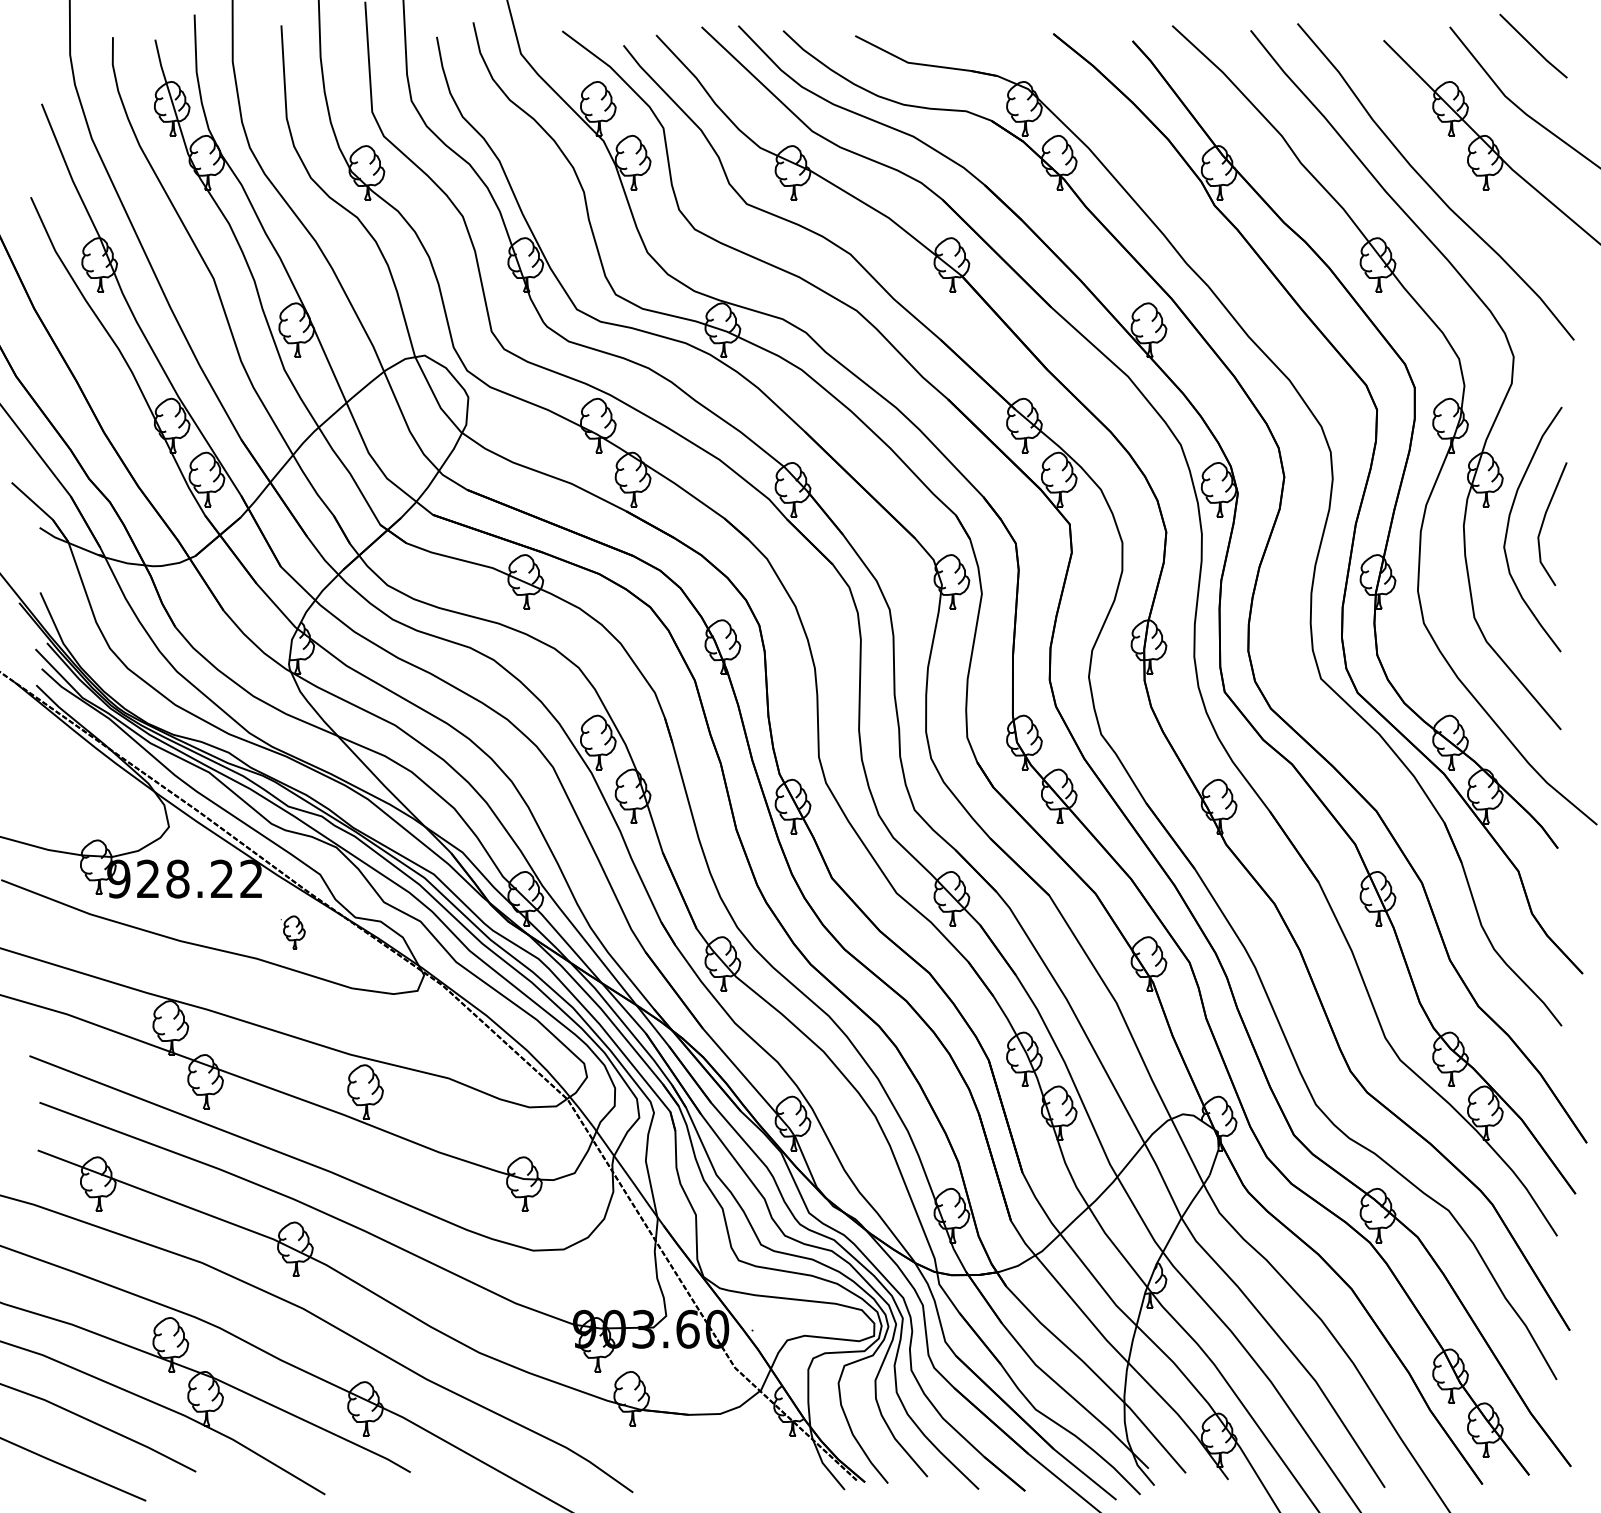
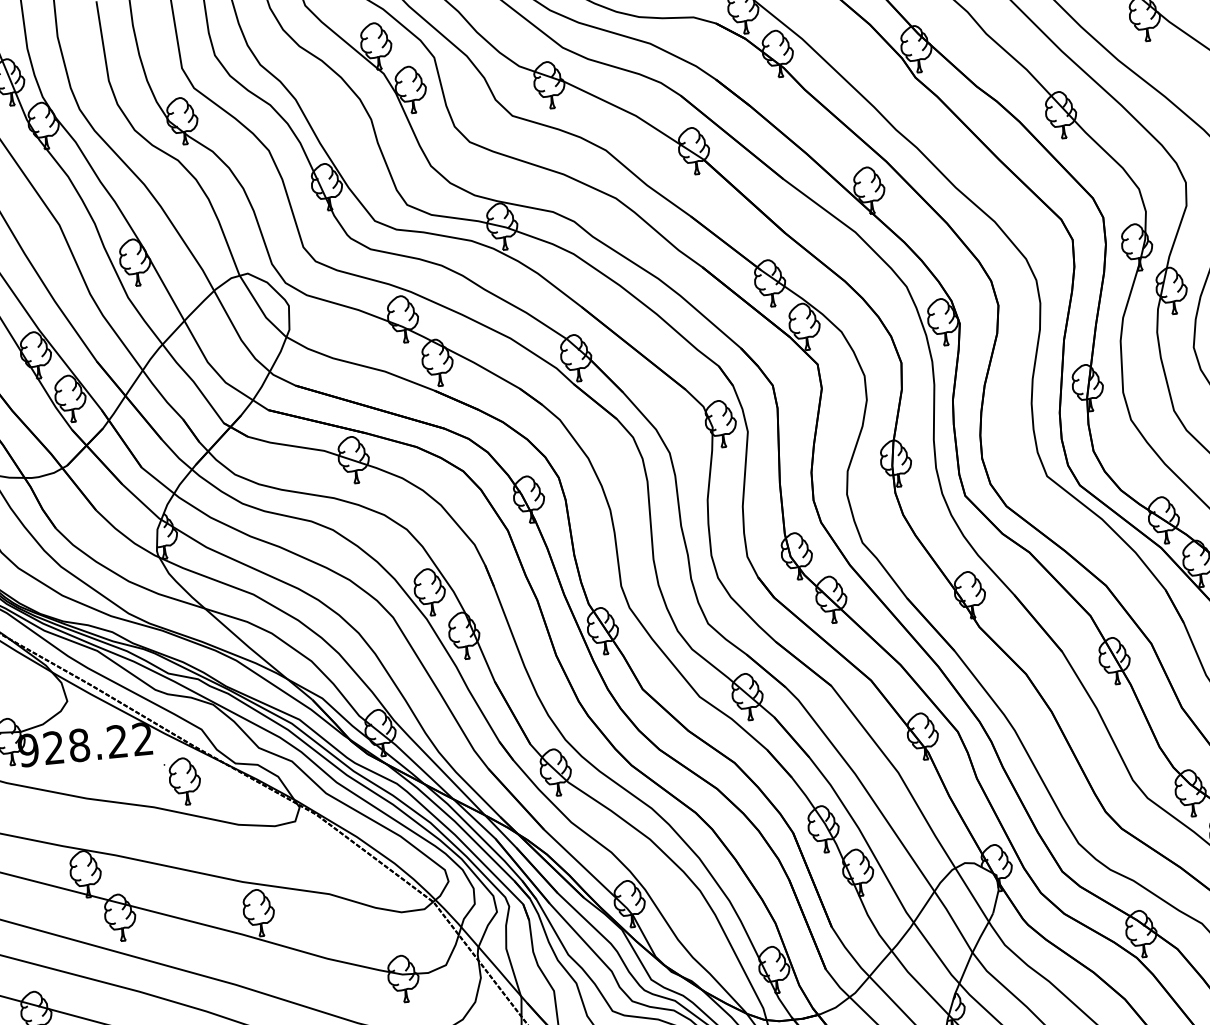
part: (292, 932) -> (182, 781), size x1.67

